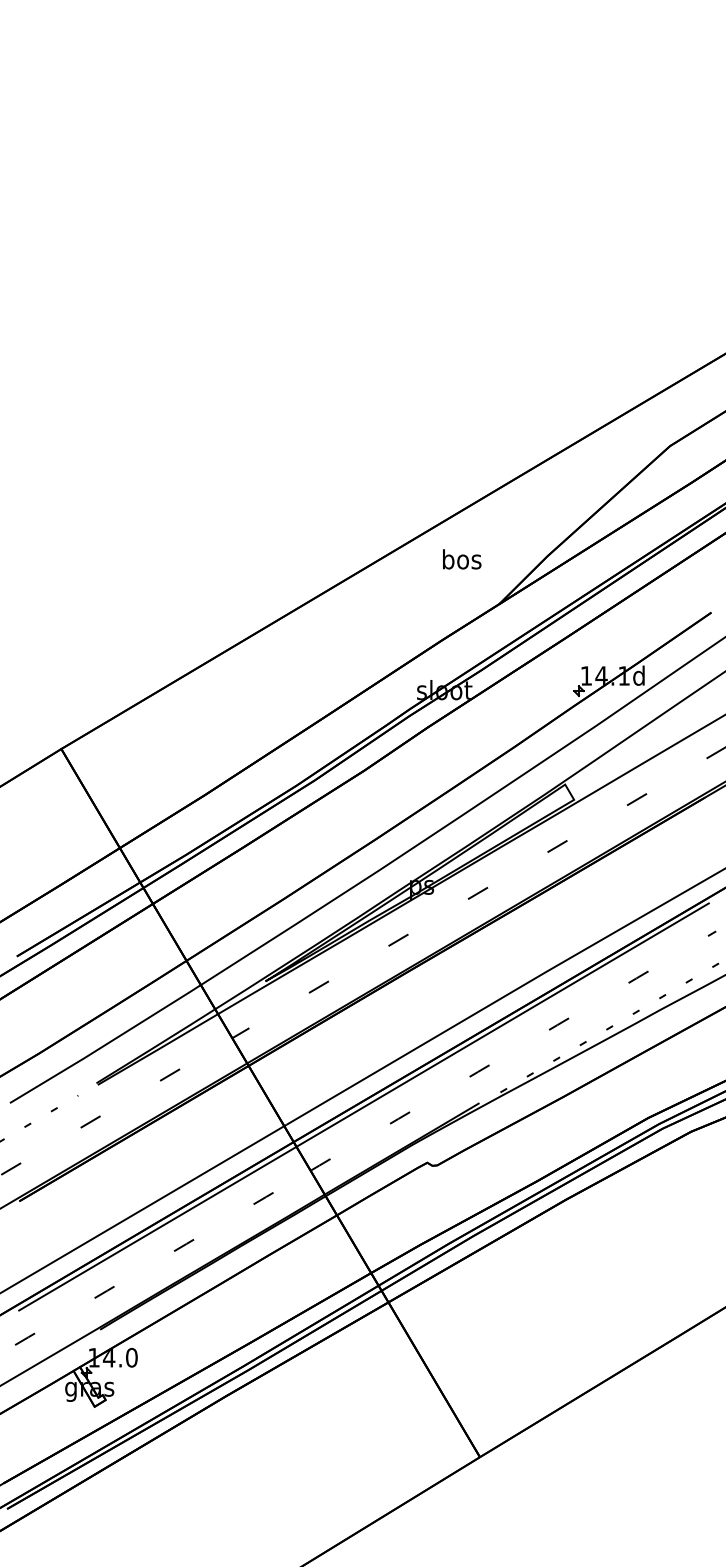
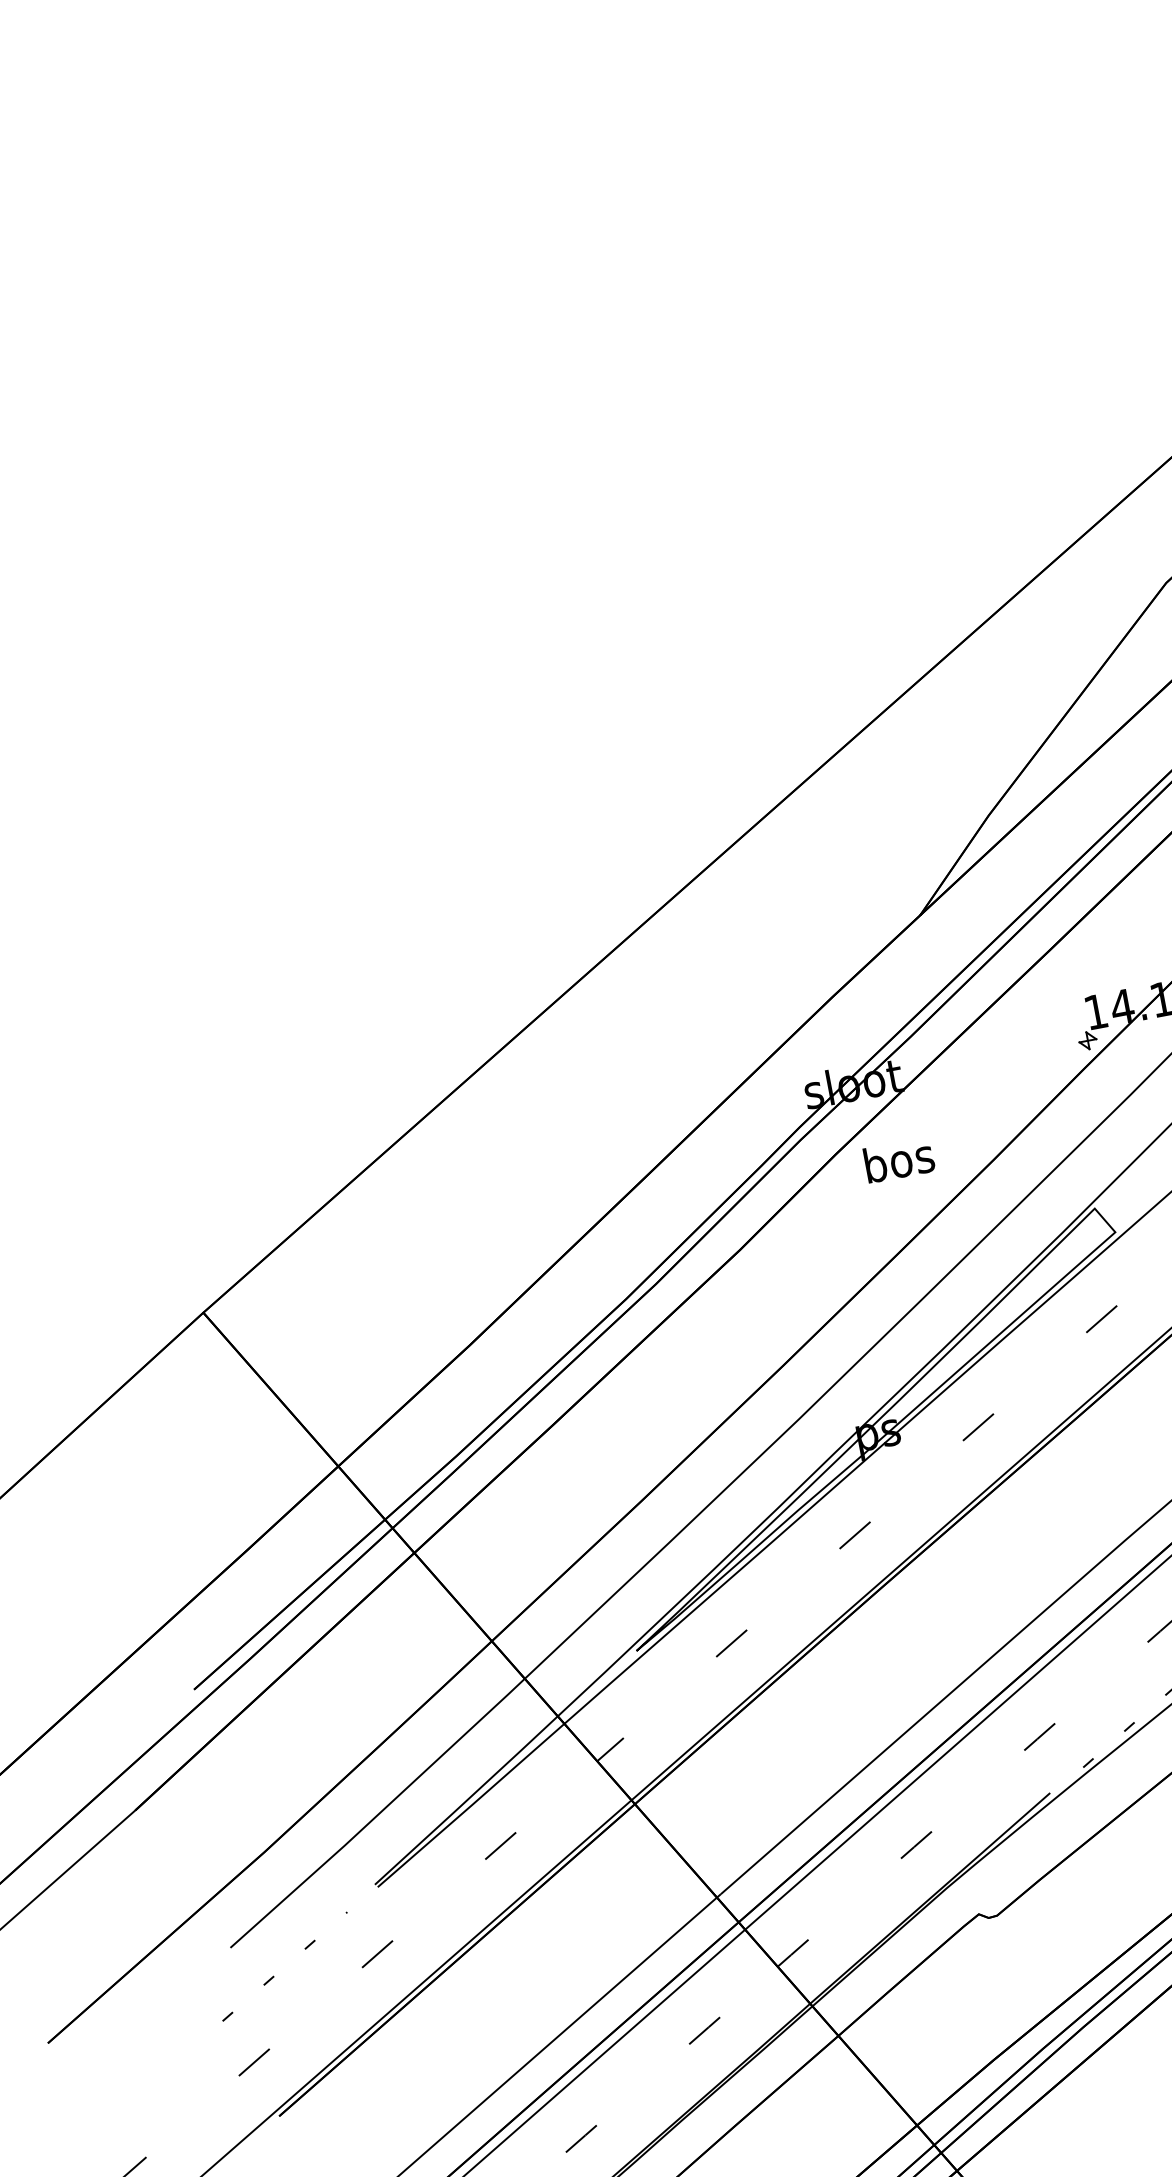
text: (462, 559) -> (899, 1160), moved

